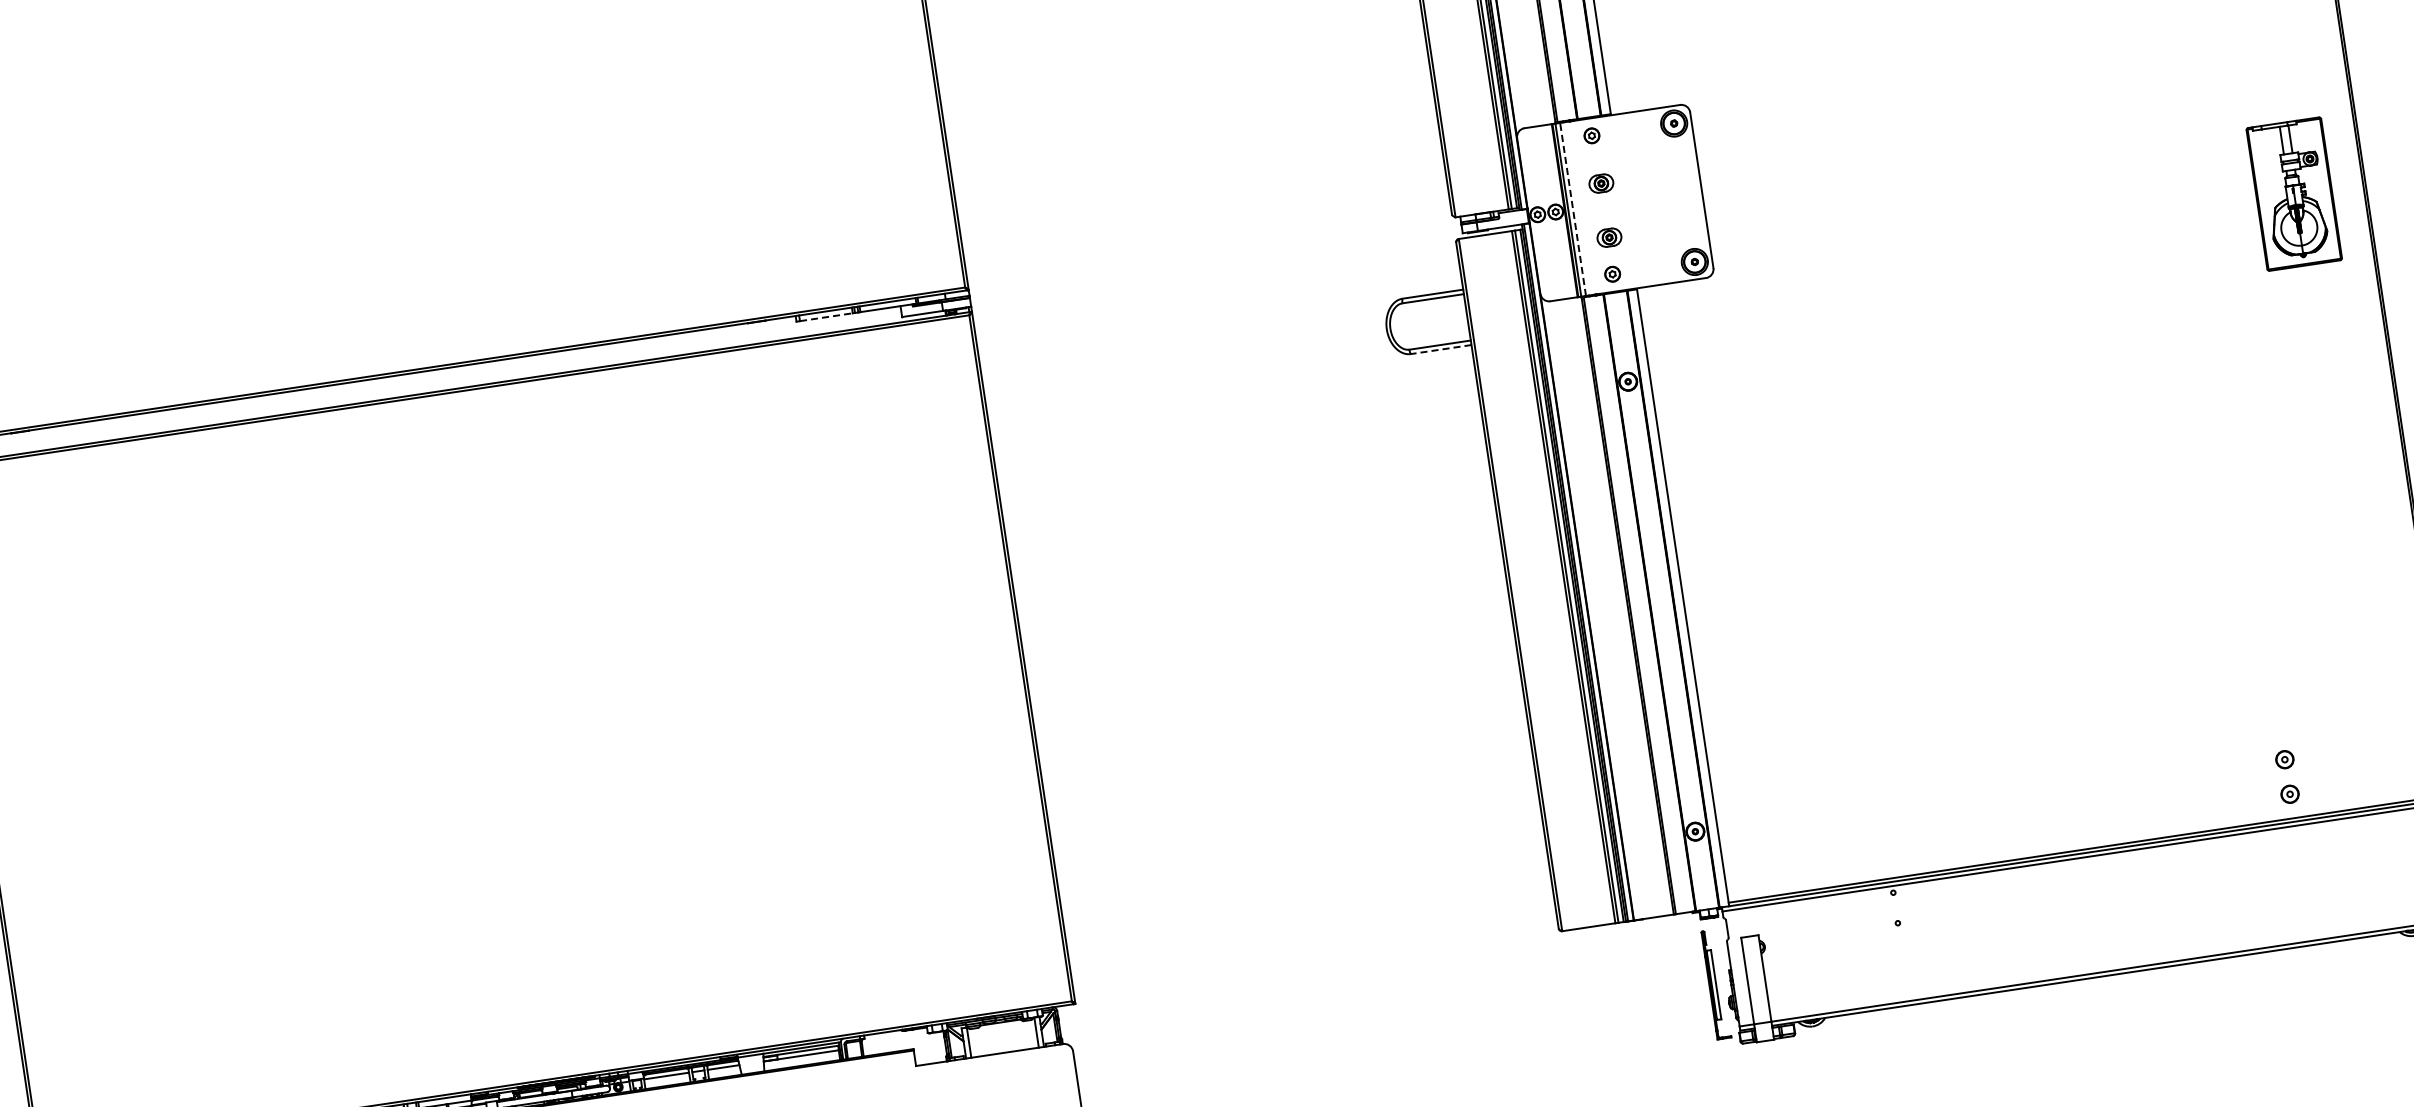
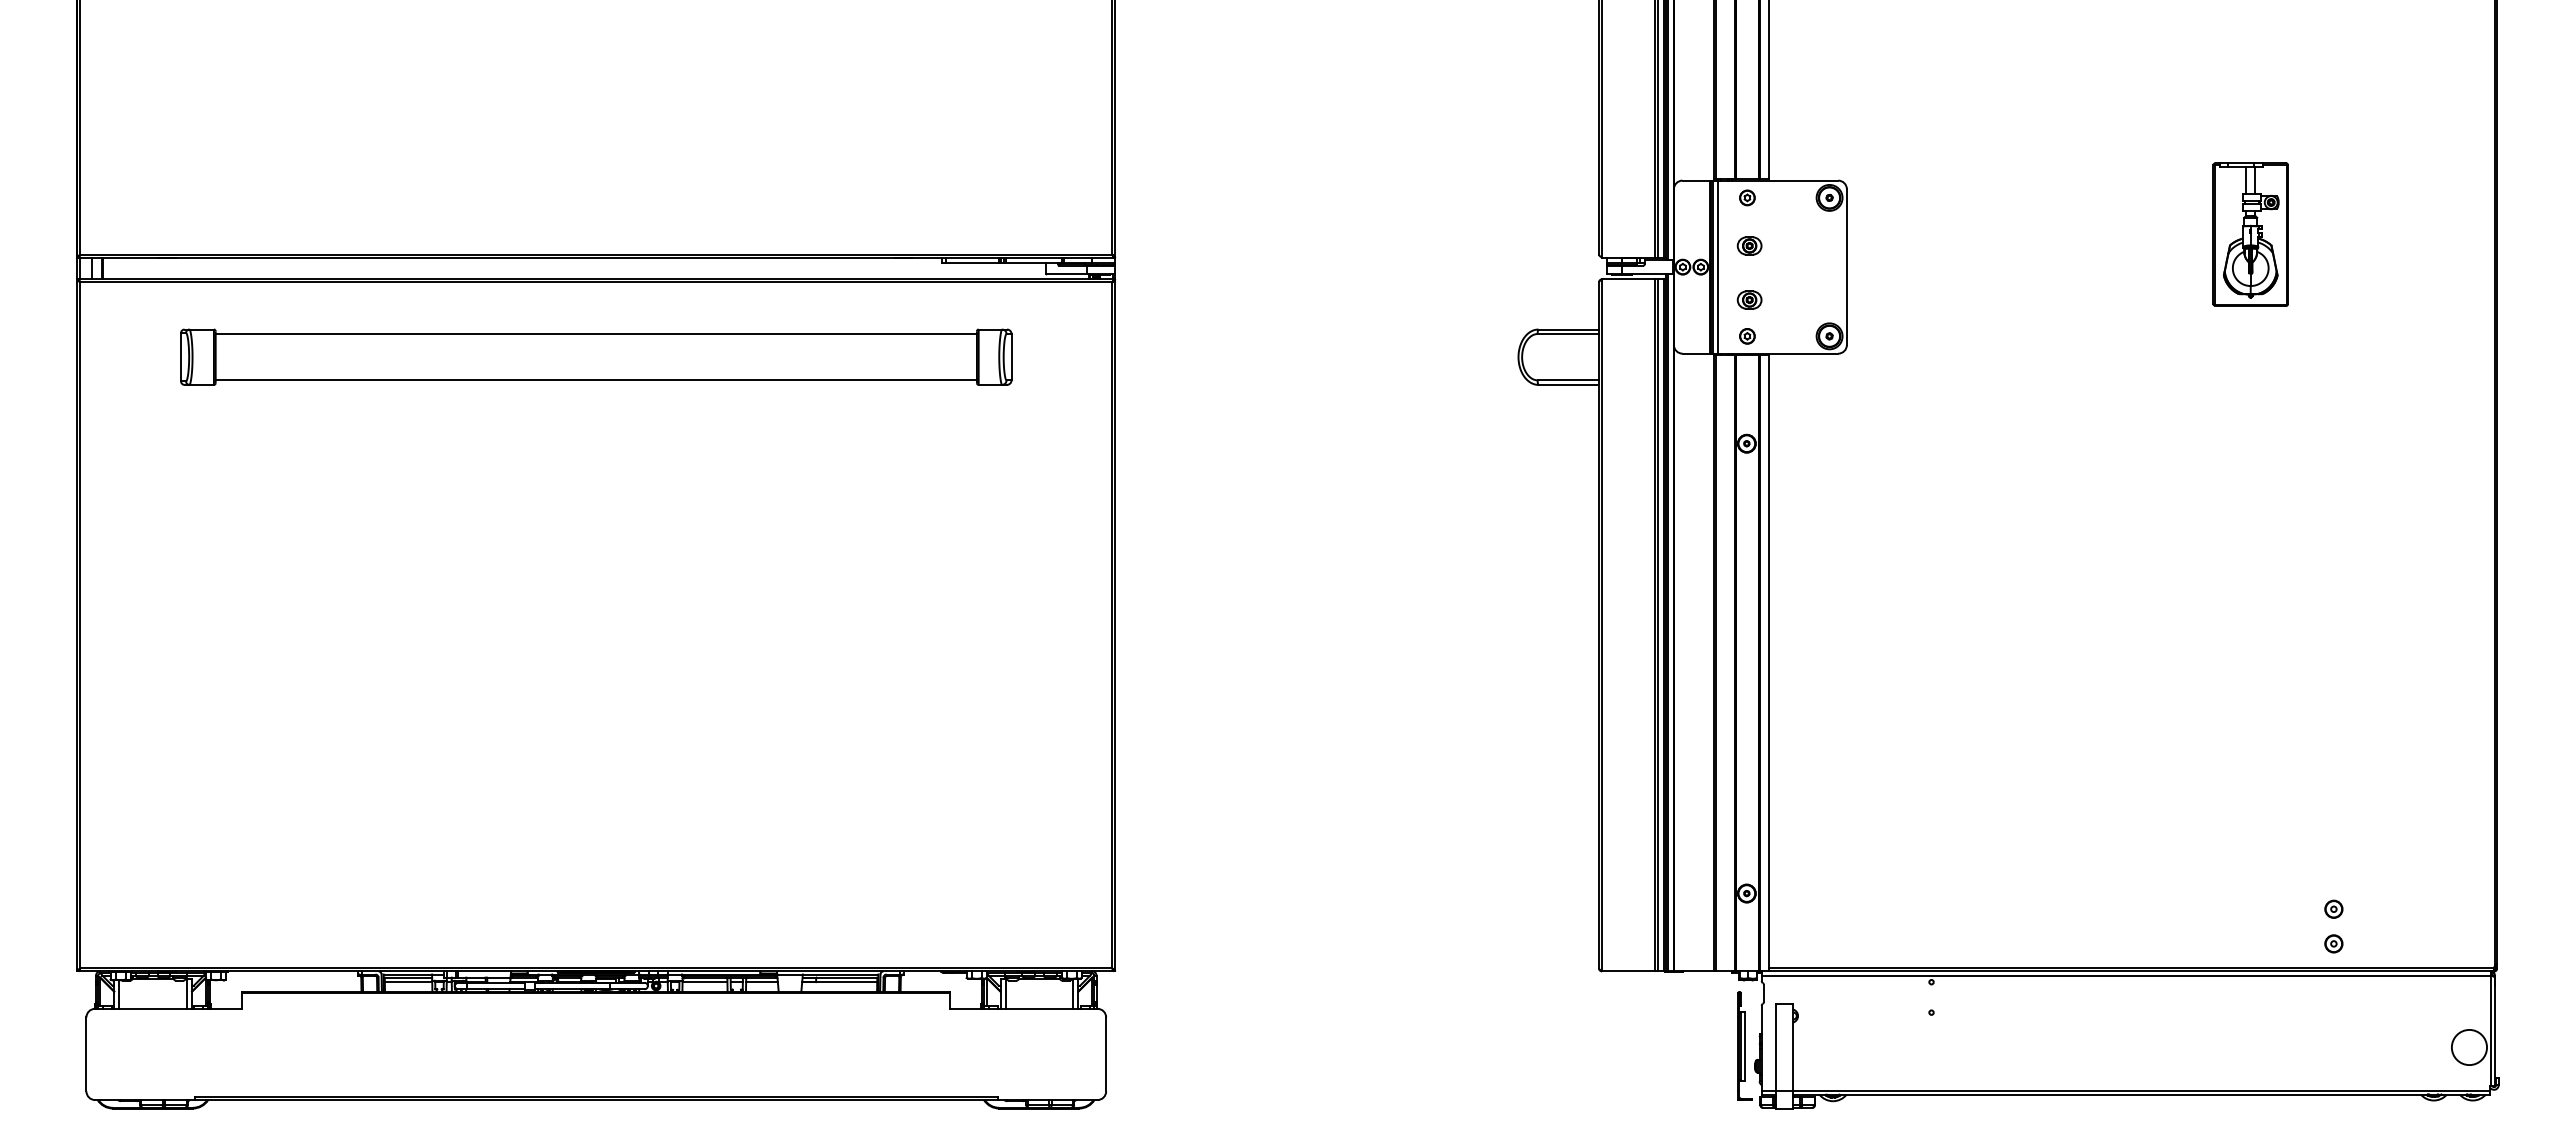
part: (2294, 194) -> (2250, 234), moved
line: (1573, 209) -> (1718, 267), dashed -> solid
line: (826, 317) -> (972, 263), dashed -> solid
line: (1440, 349) -> (1568, 384), dashed -> solid
part: (464, 466) -> (596, 356), added

